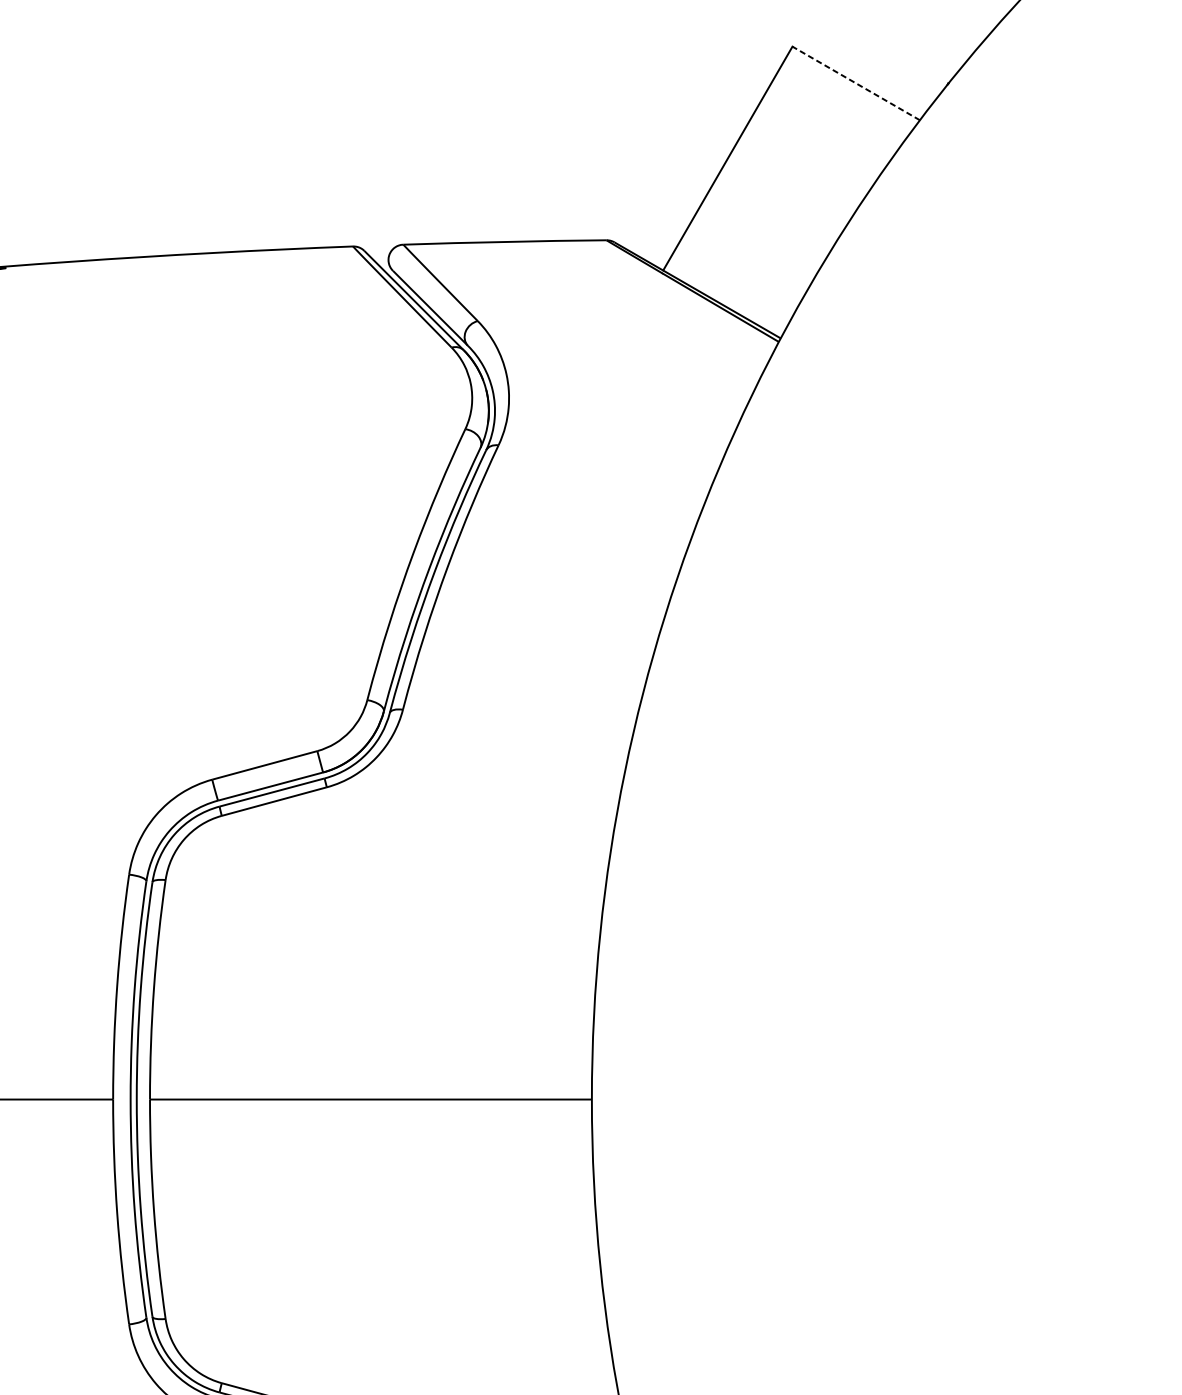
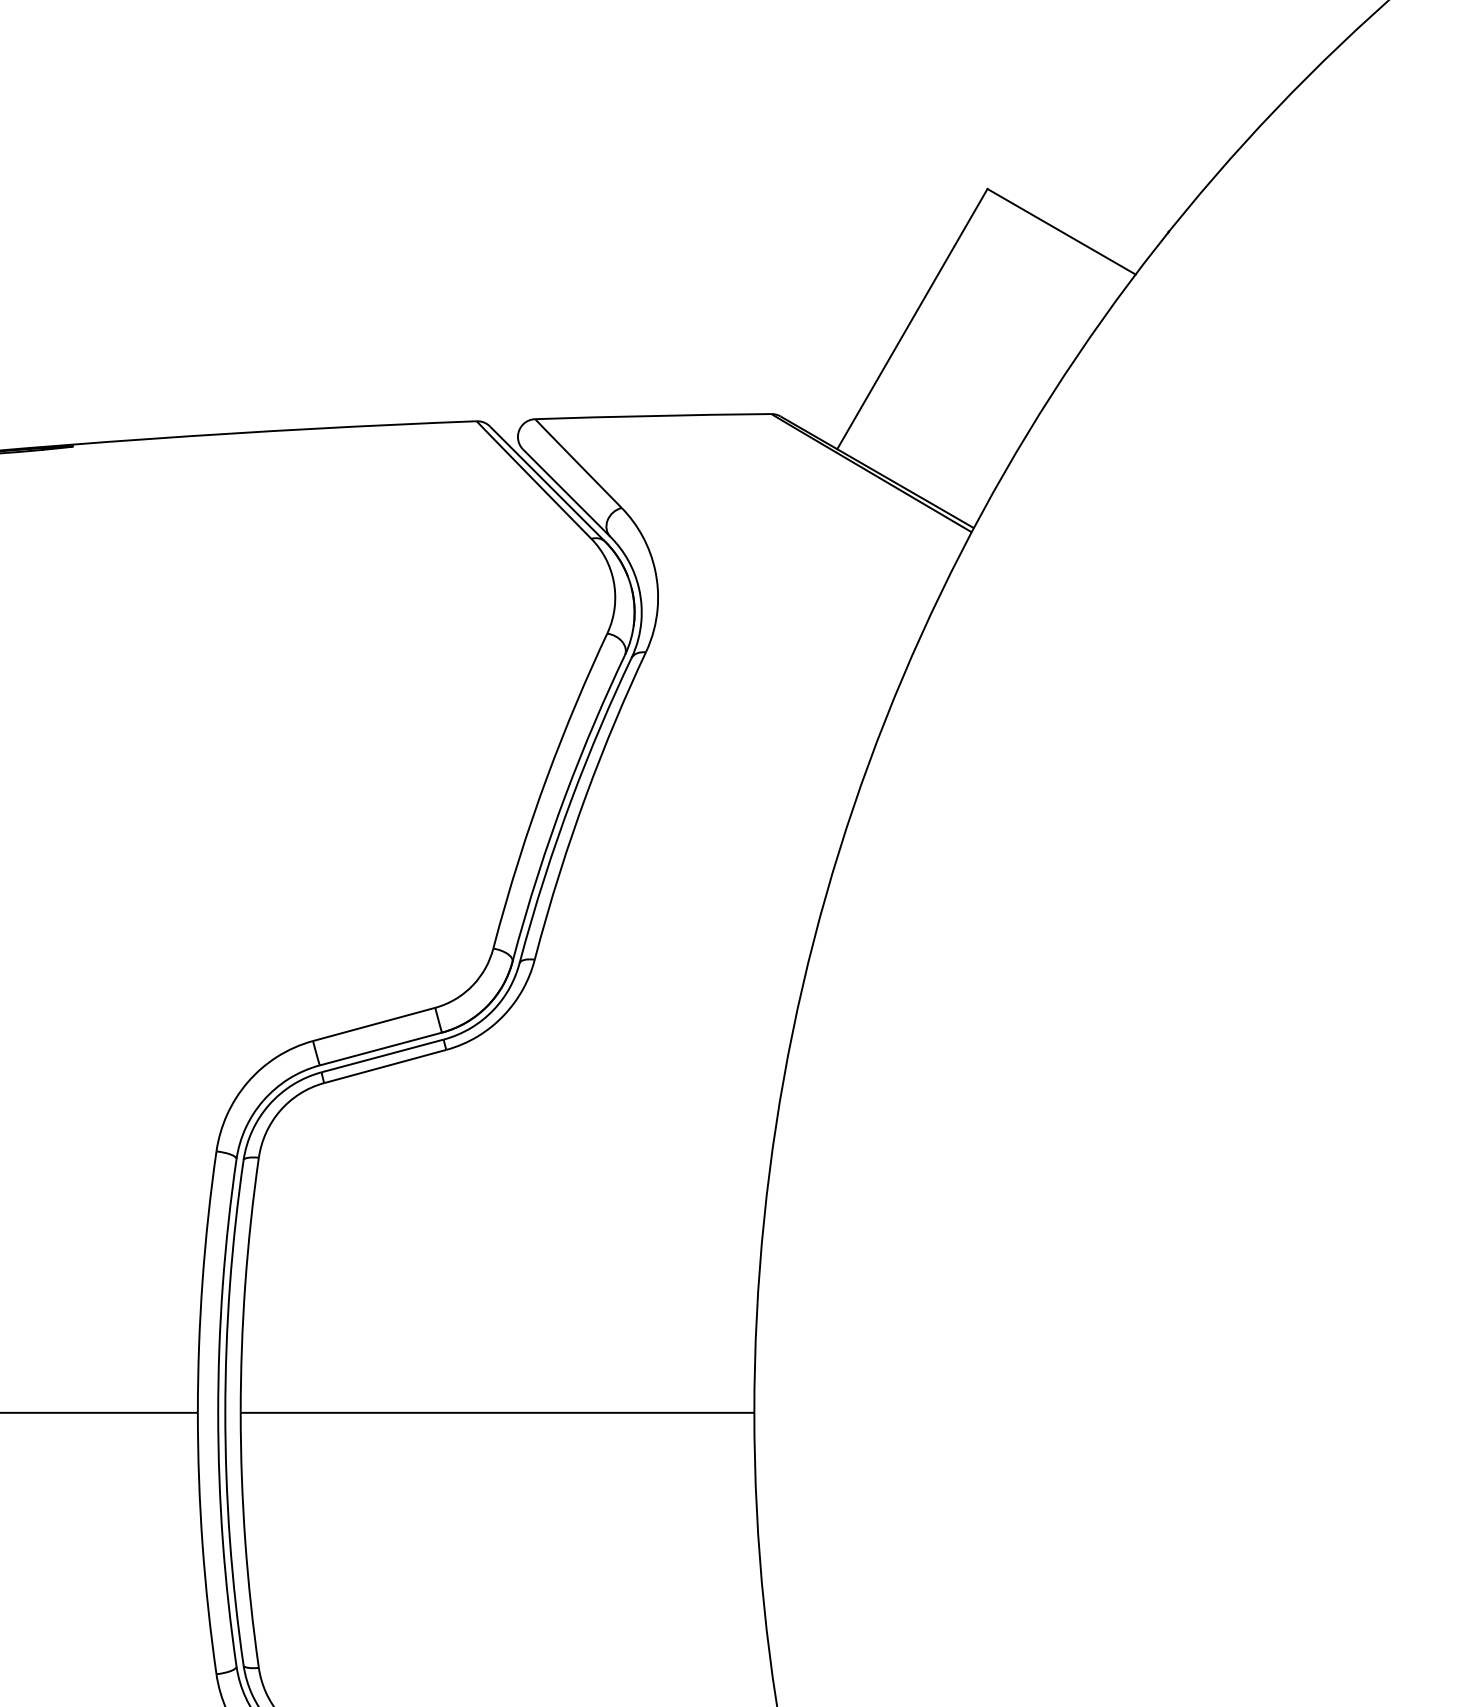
line: (856, 83) -> (1061, 231), dashed -> solid

